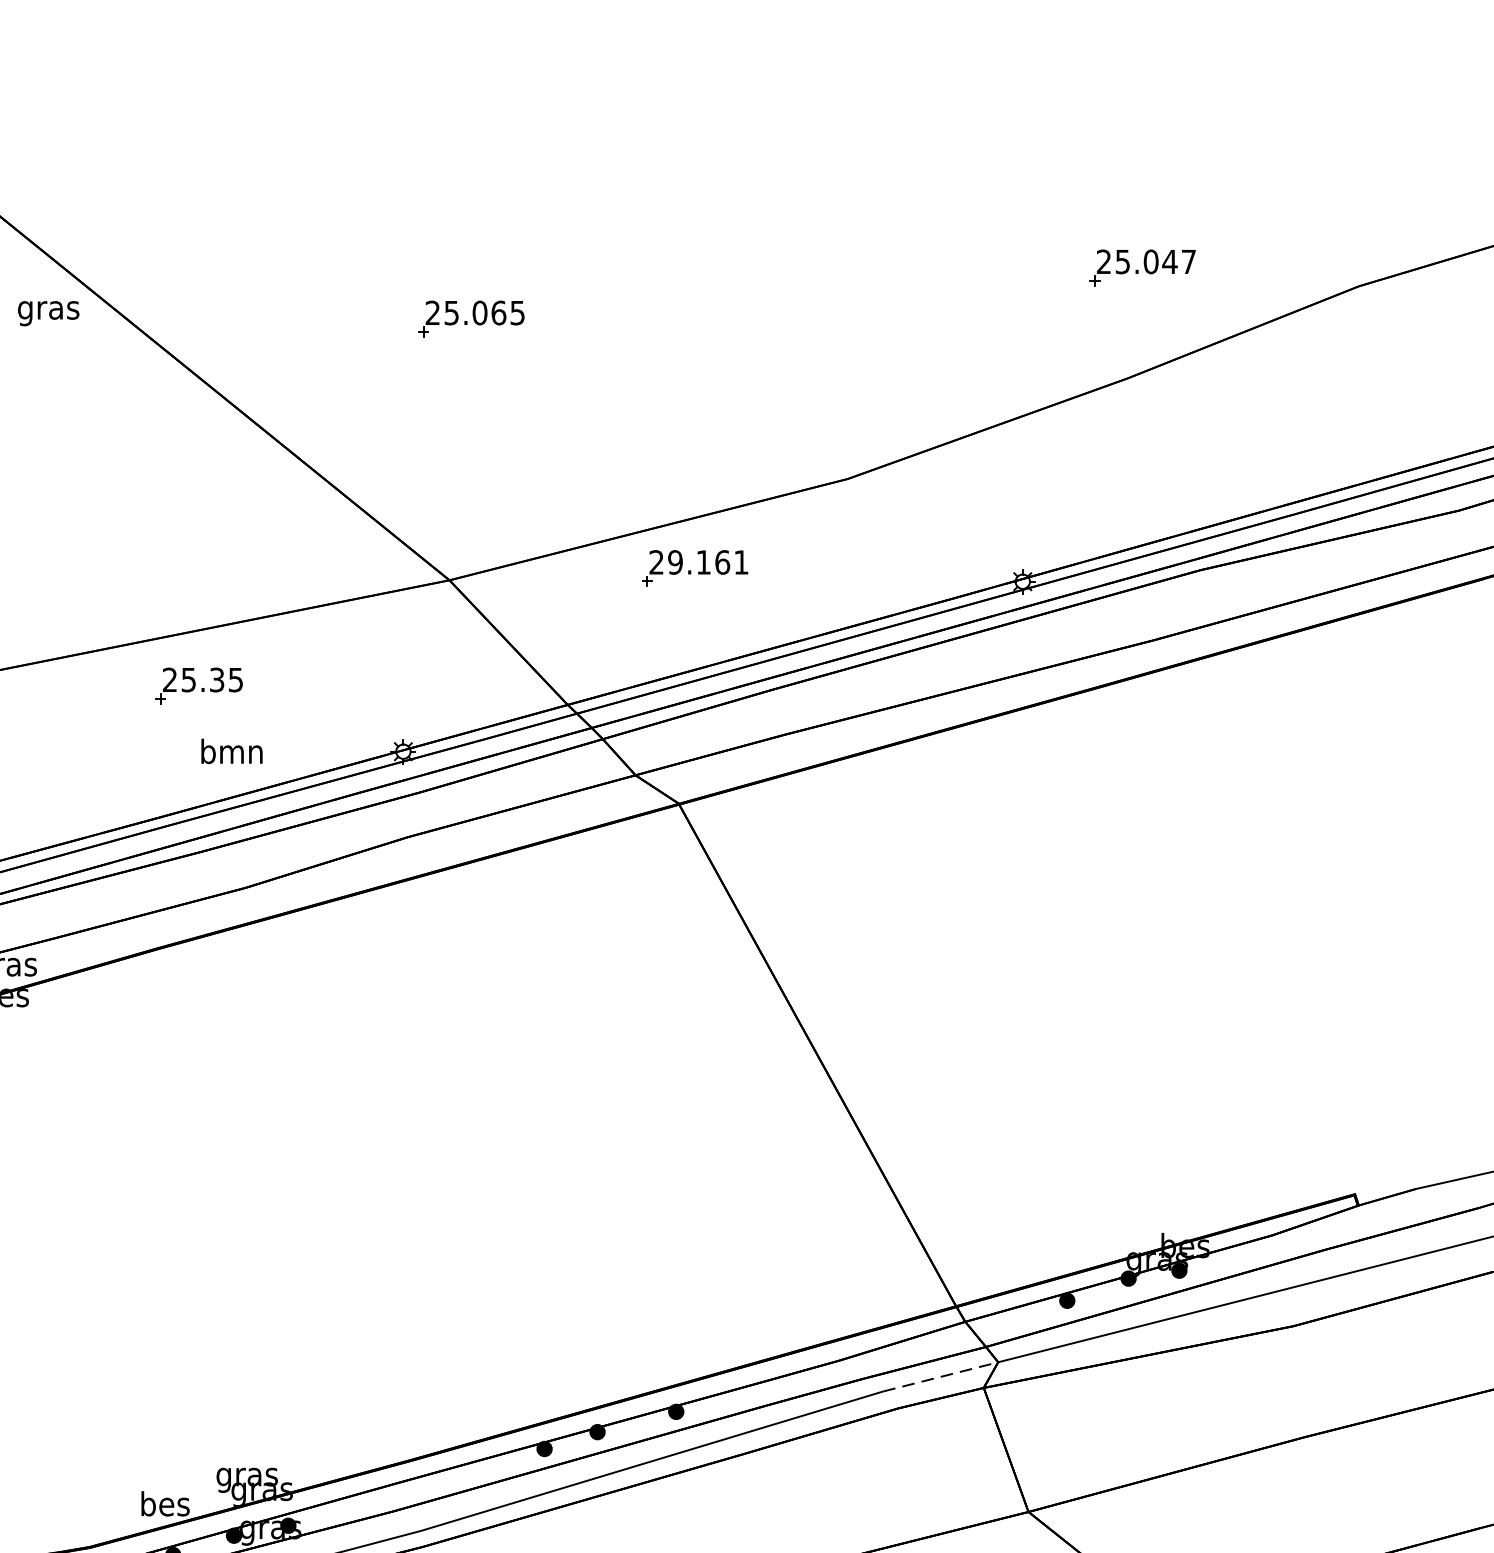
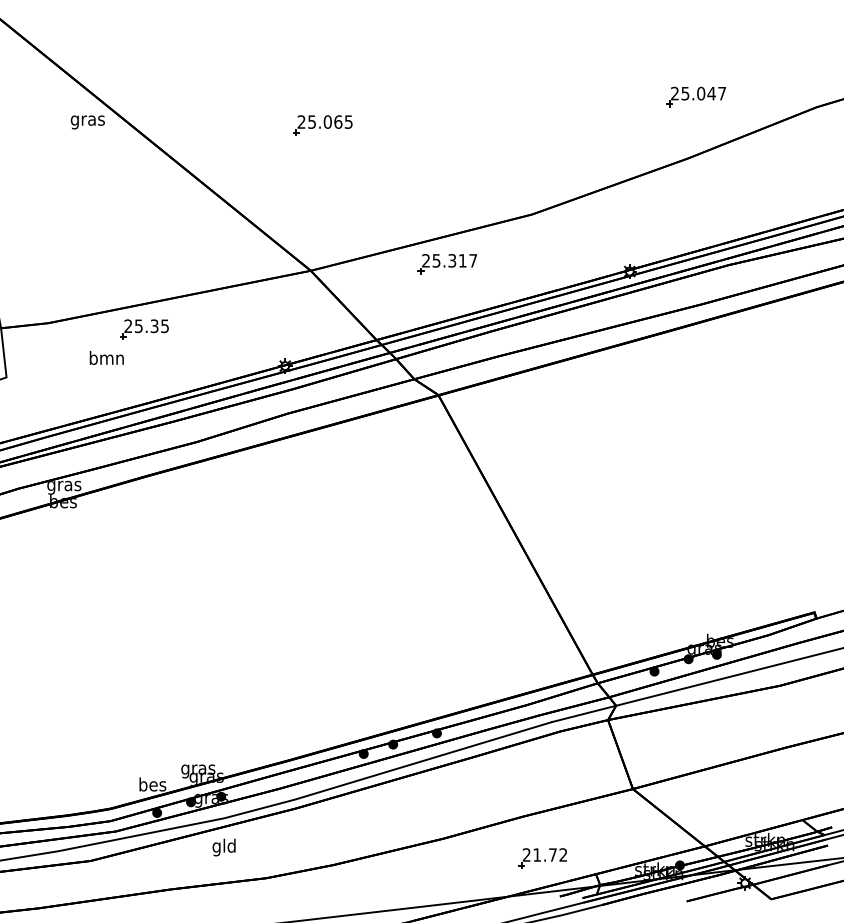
text: (707, 561) -> (454, 260), 29.161 -> 25.317
part: (199, 685) -> (144, 329), moved
text: (231, 750) -> (106, 357), moved
line: (941, 1376) -> (584, 713), dashed -> solid

